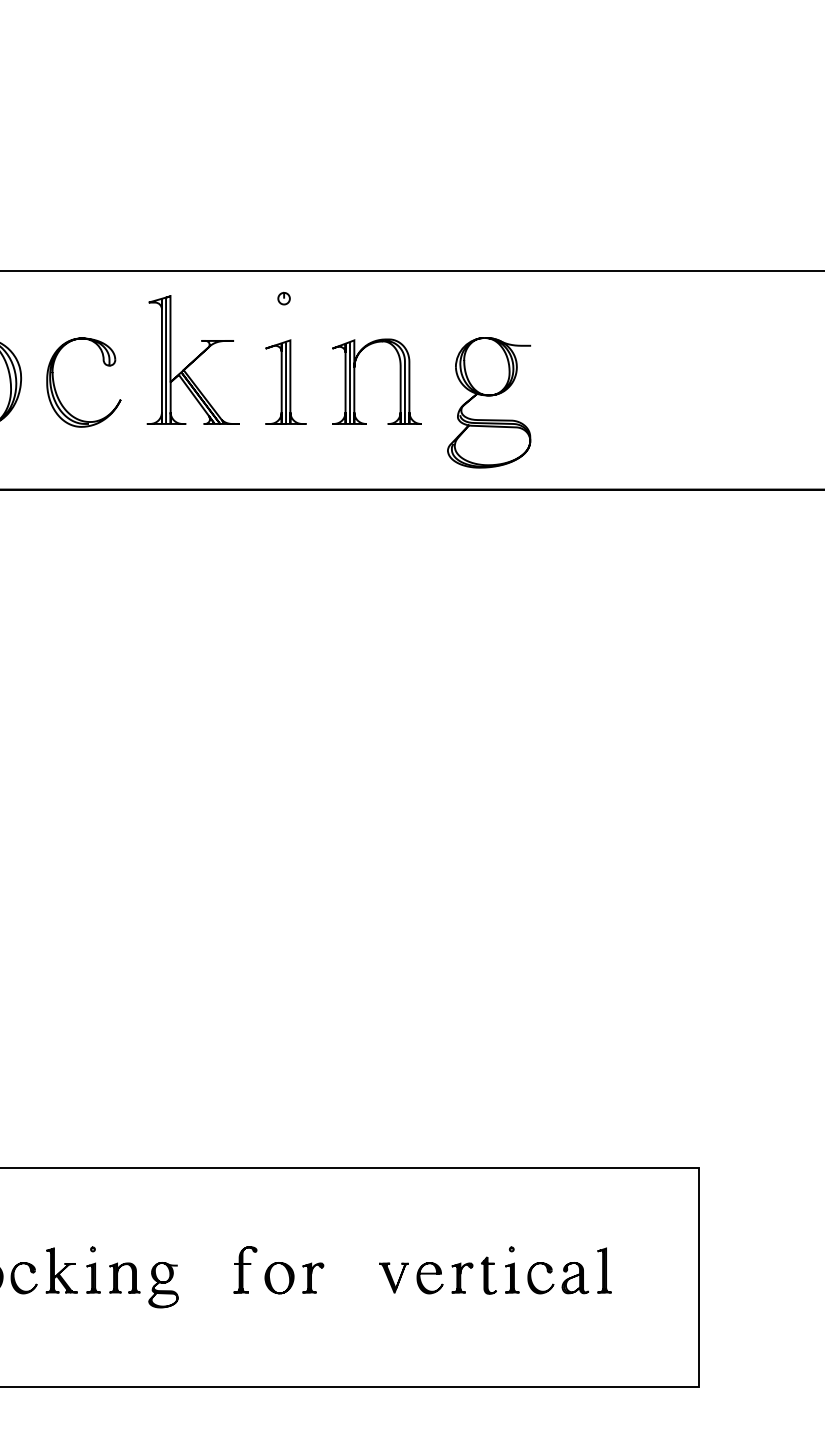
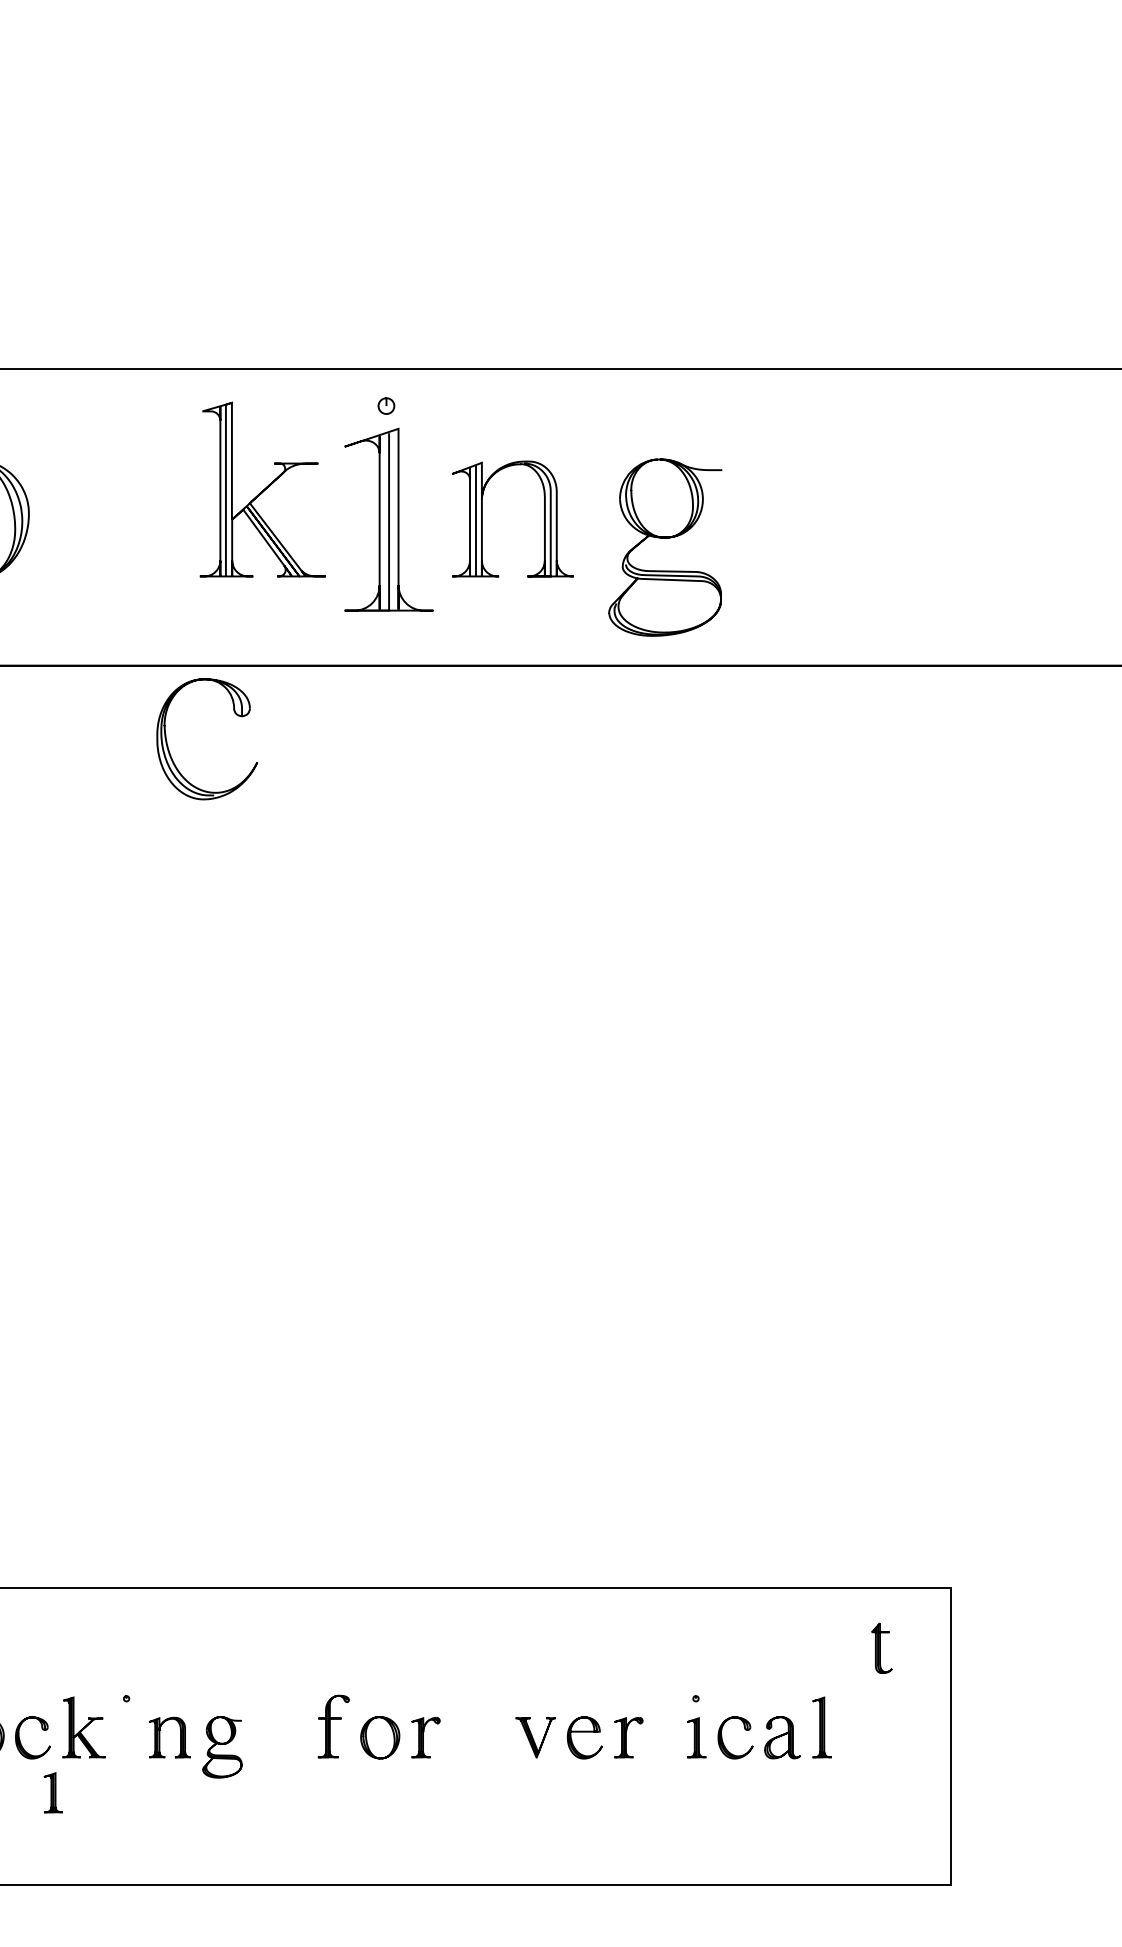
part: (103, 363) -> (234, 713), moved
part: (285, 382) -> (388, 519), size x1.6
curve: (487, 1274) -> (880, 1647), moved
part: (92, 1277) -> (52, 1792), moved

